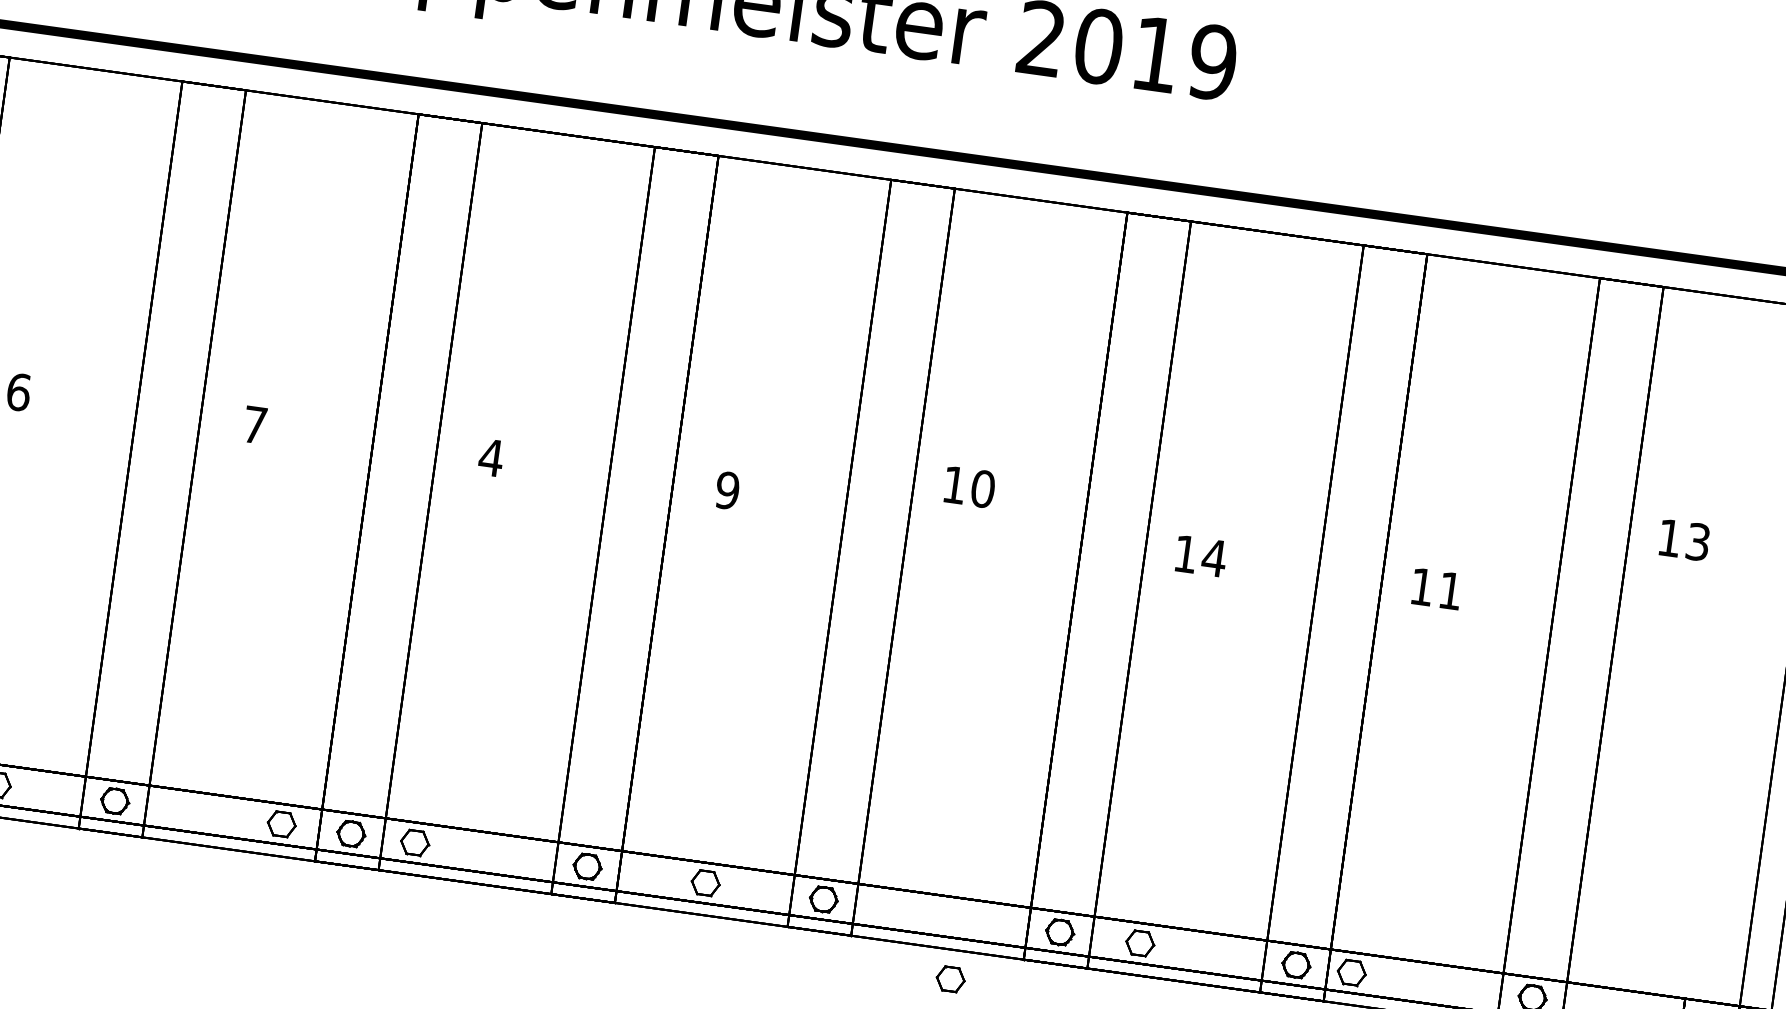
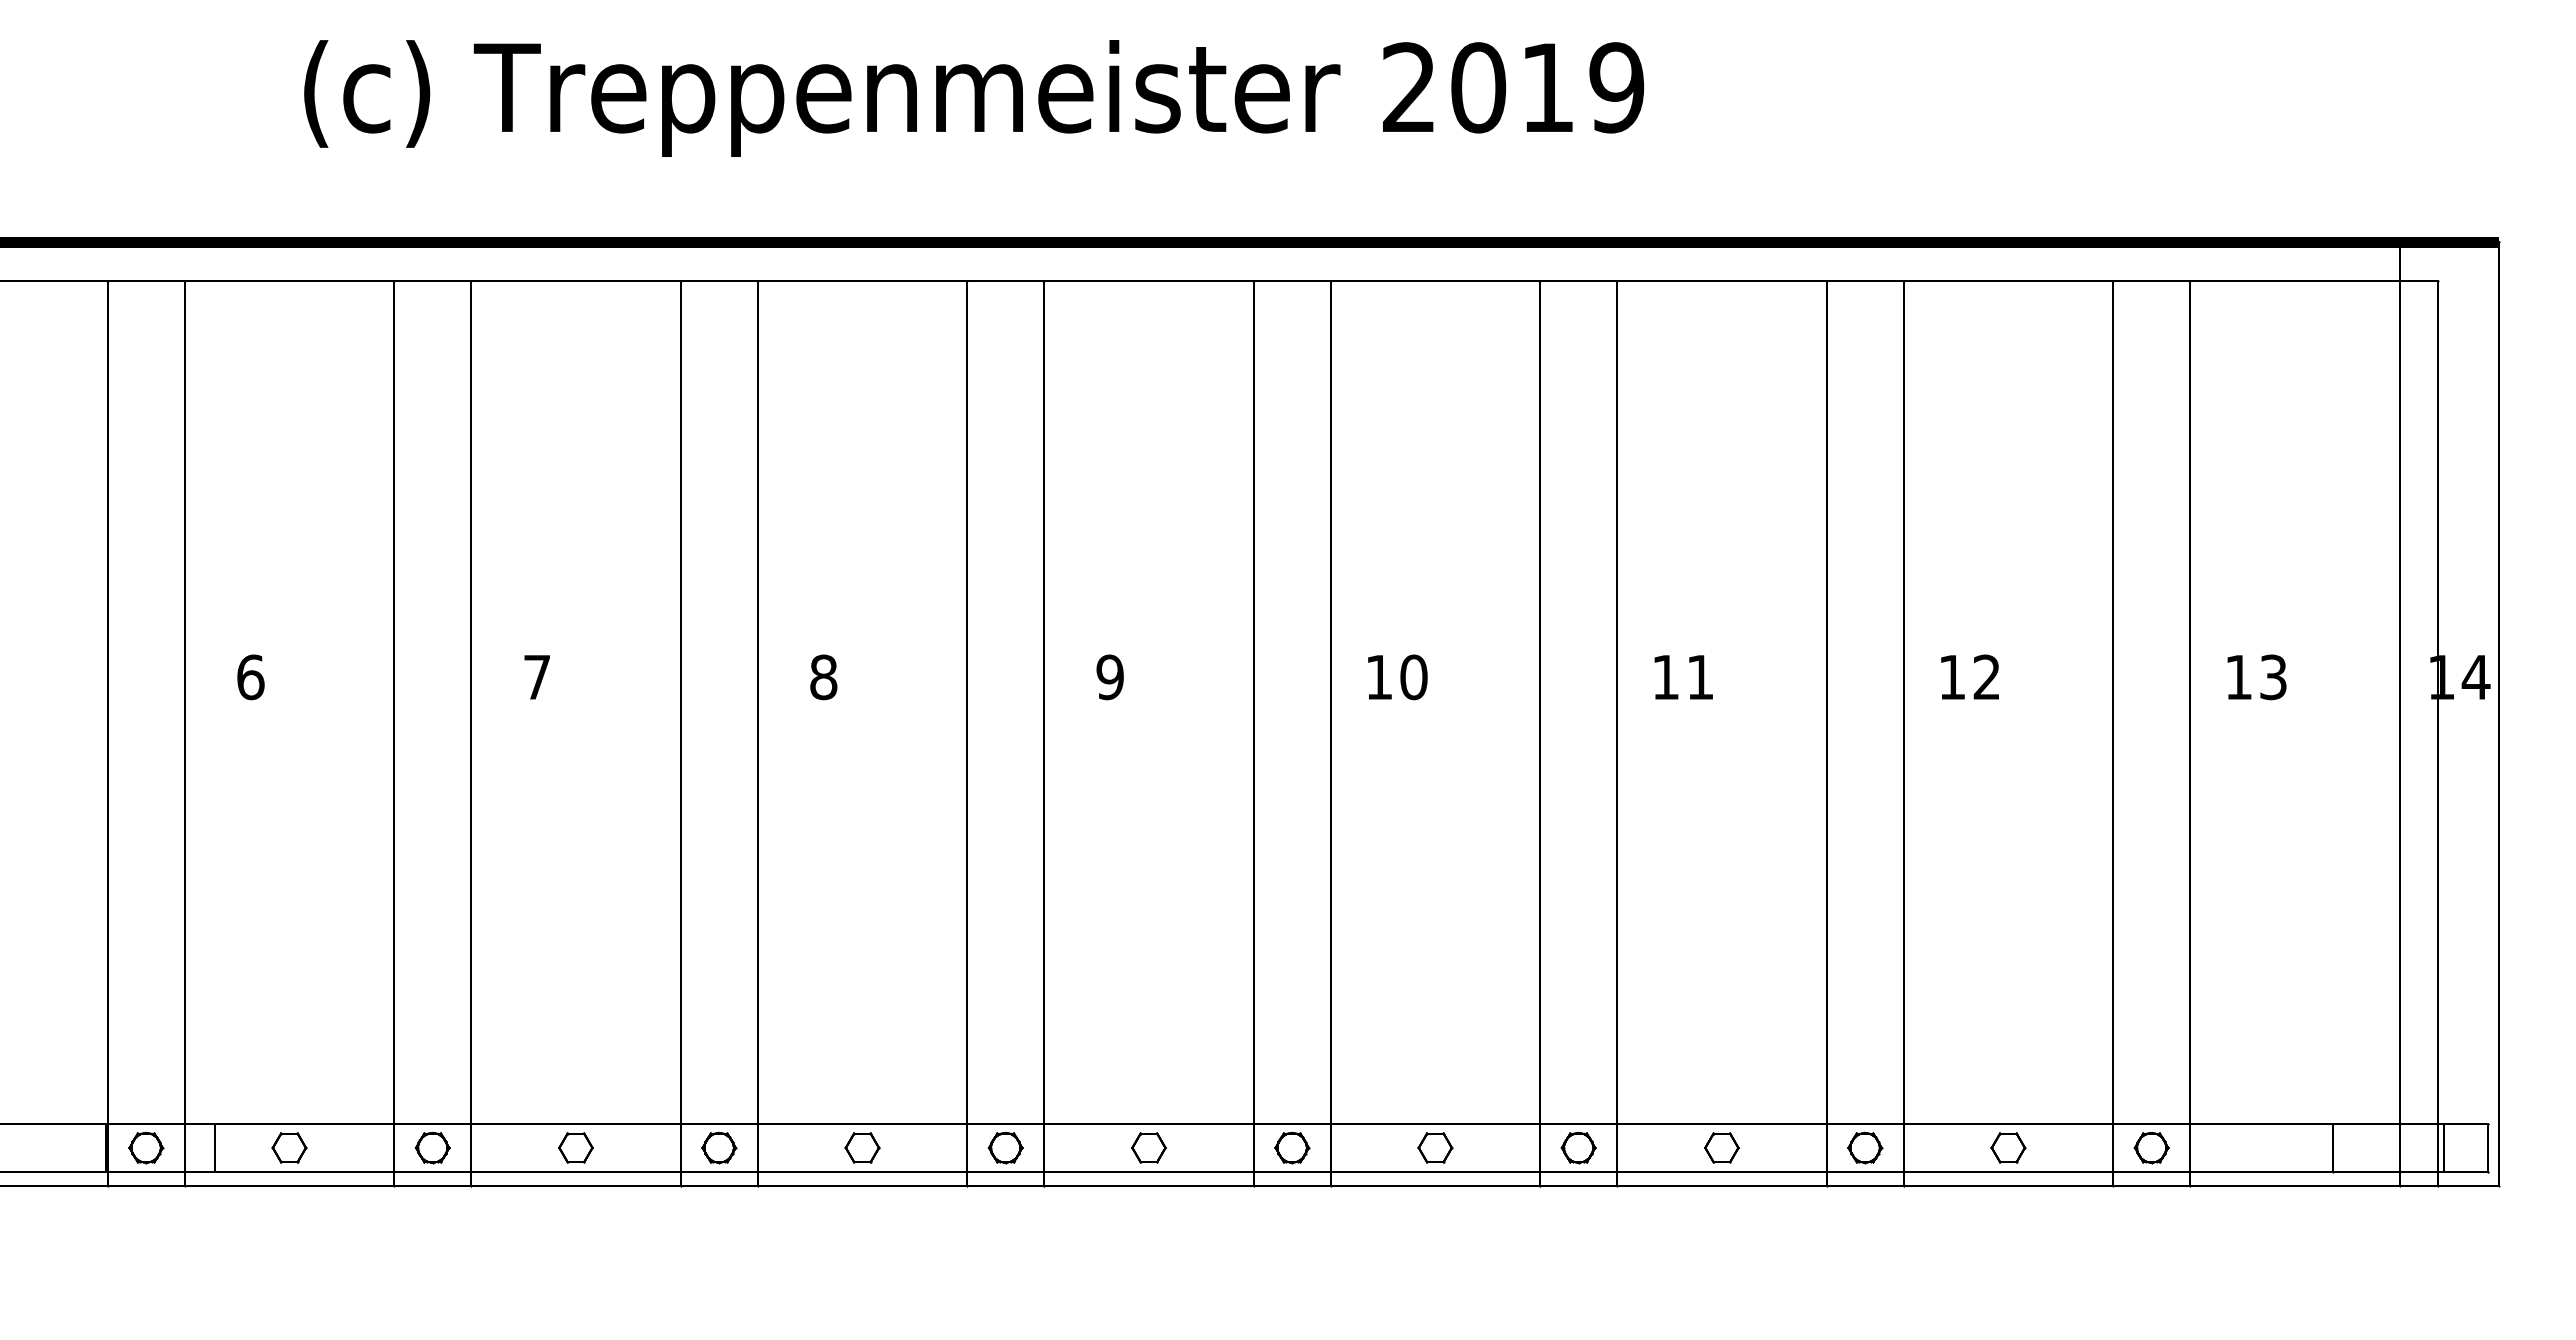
text: (491, 457) -> (823, 677), 4 -> 8
text: (969, 487) -> (1397, 677), moved
text: (1684, 540) -> (2256, 677), moved
text: (1214, 558) -> (1700, 677), 14 -> 11
text: (1450, 590) -> (1986, 676), 11 -> 12
part: (281, 823) -> (575, 1147), moved
part: (415, 842) -> (862, 1147), moved
part: (1139, 943) -> (1721, 1147), moved
part: (1351, 972) -> (2008, 1147), moved
part: (950, 979) -> (1435, 1147), moved

